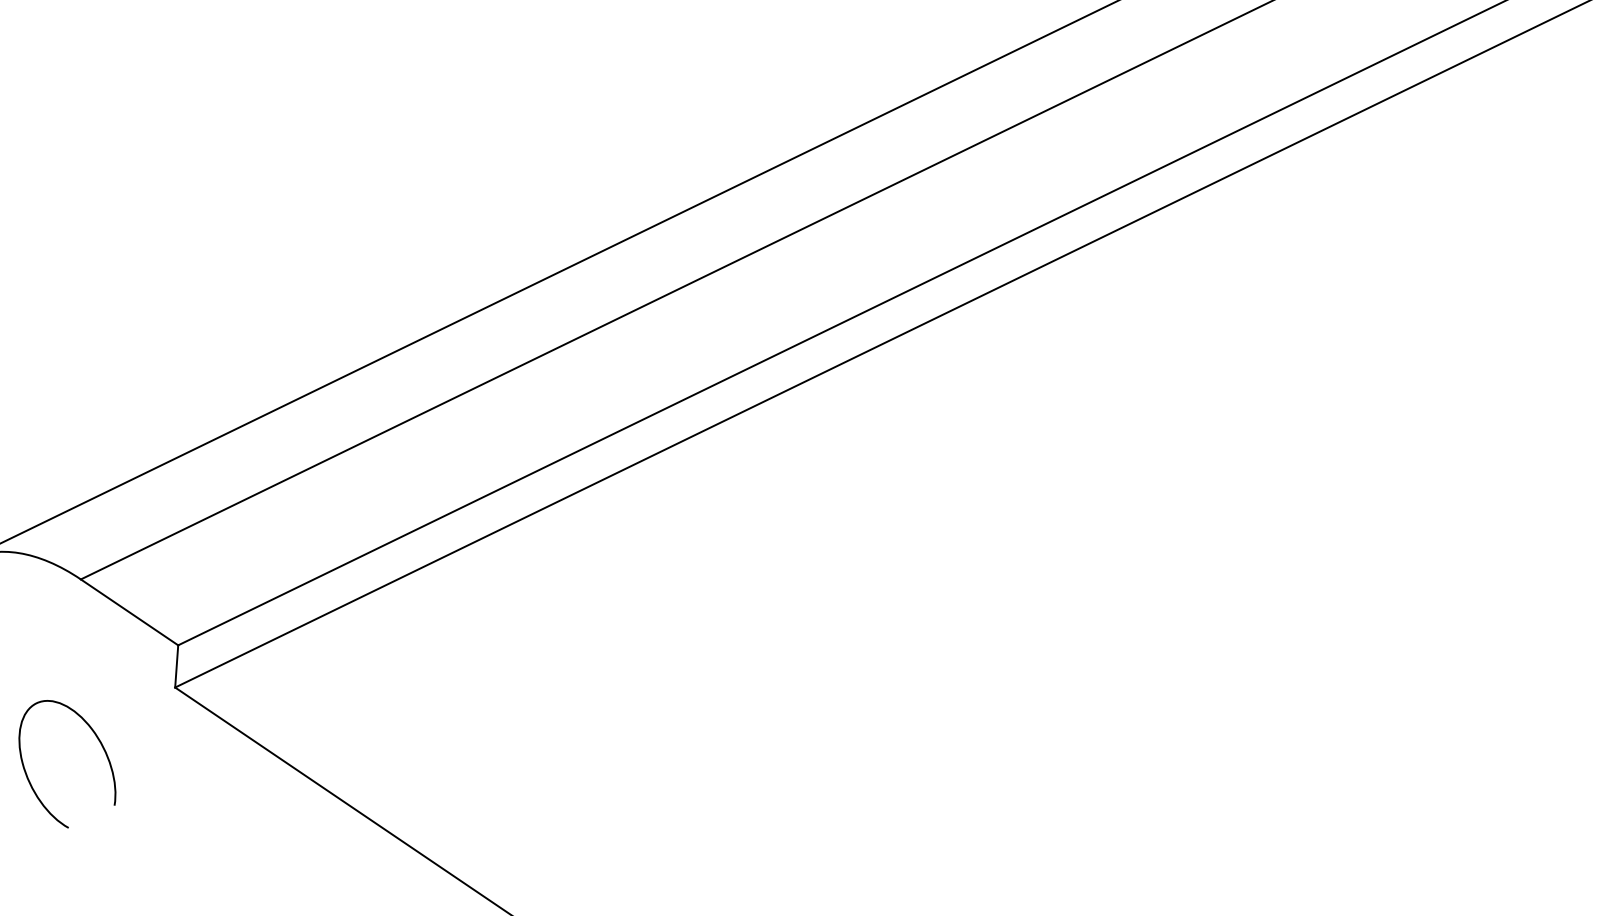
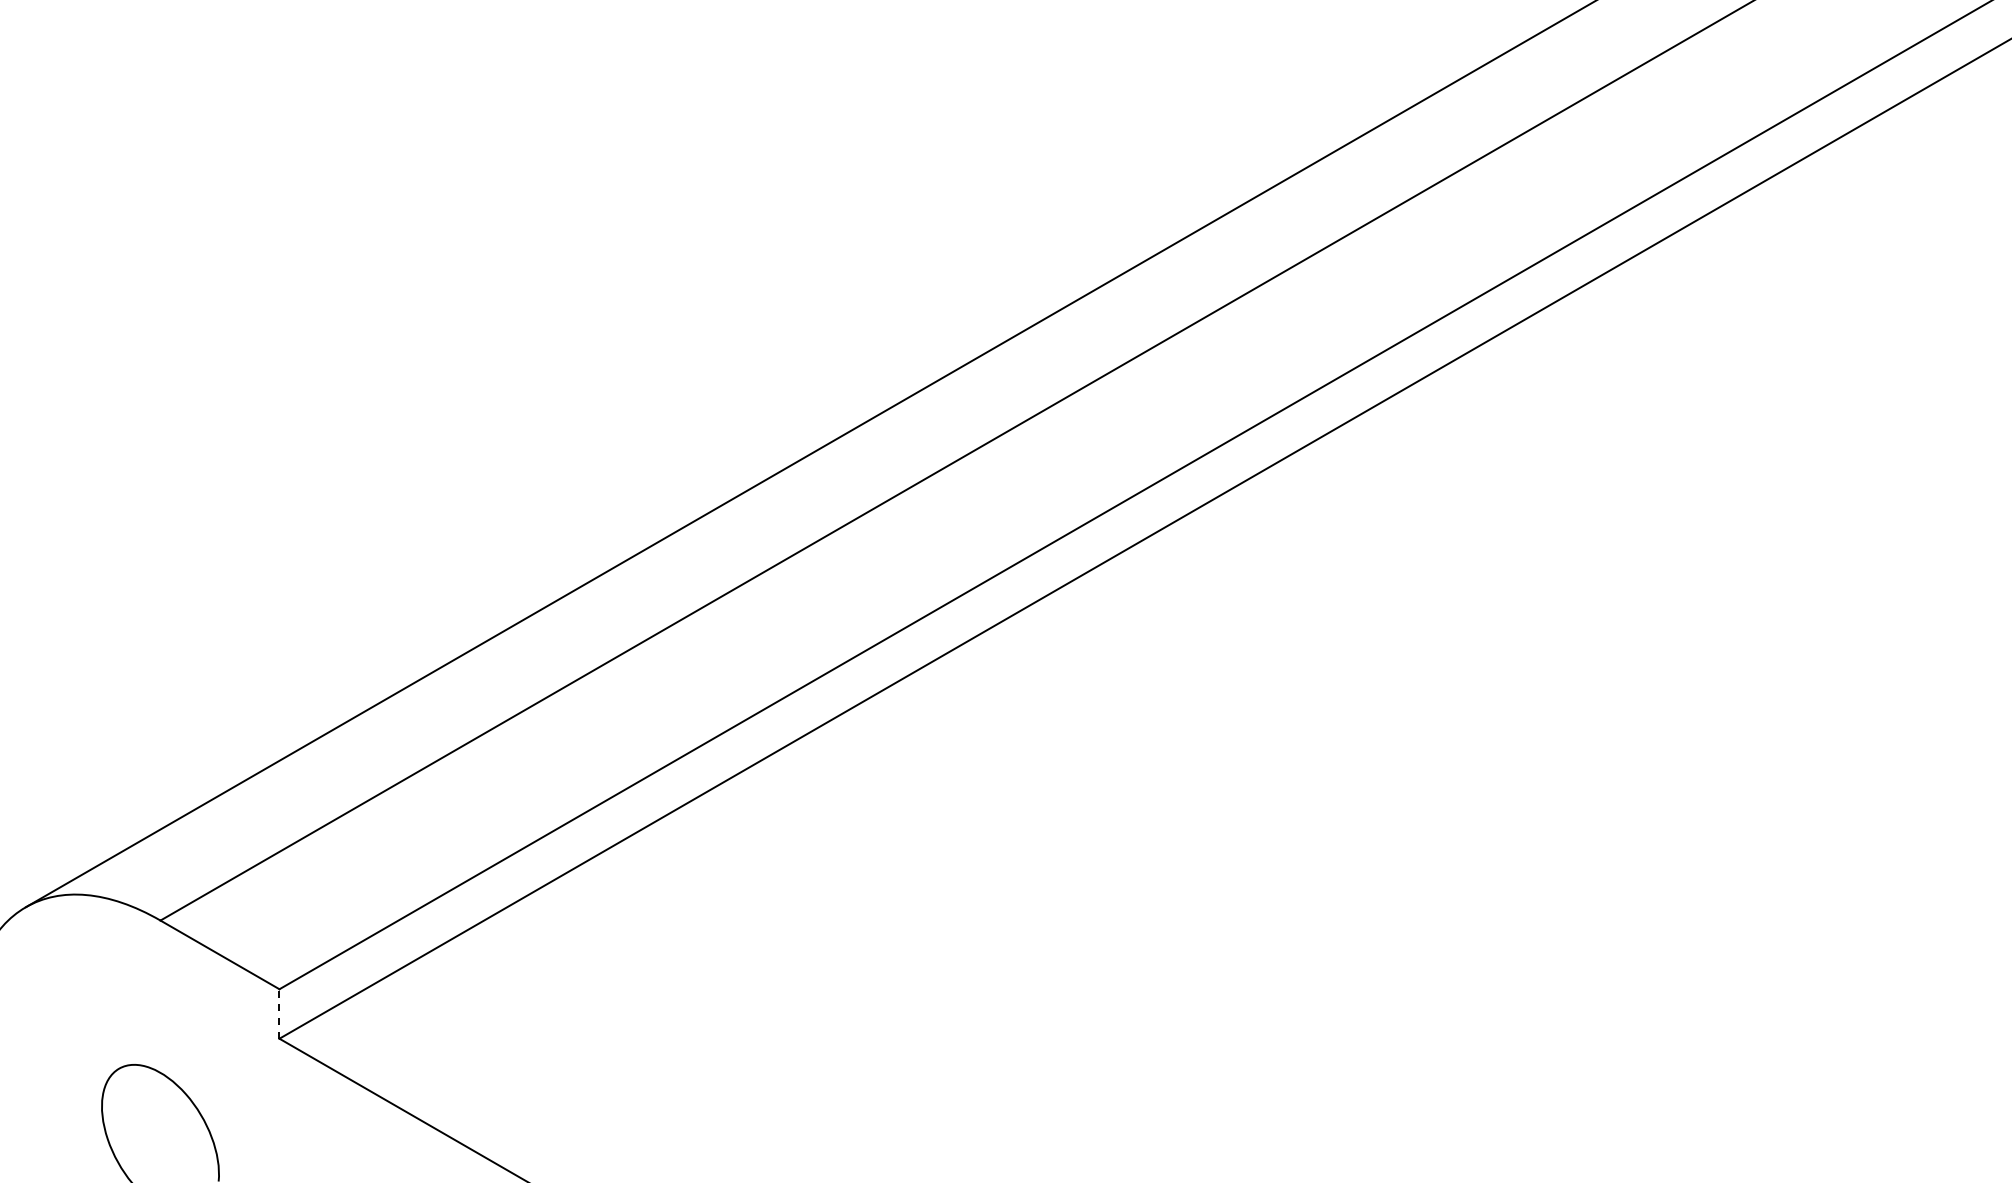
line: (176, 666) -> (279, 1013), solid -> dashed

